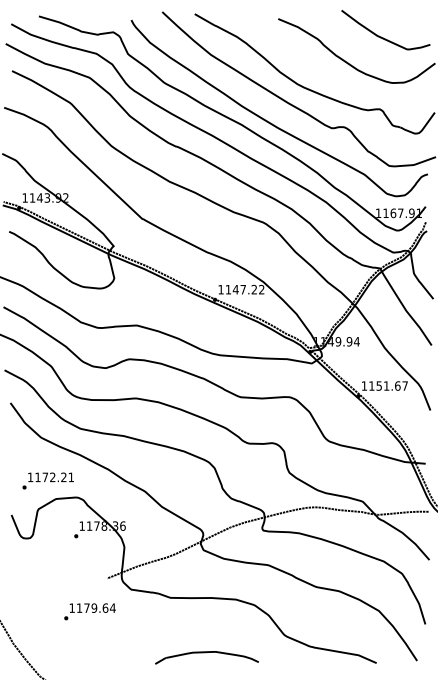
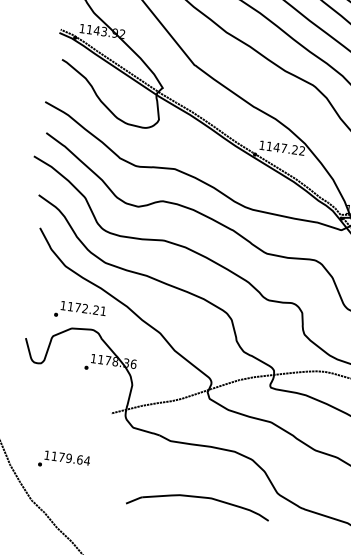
text: (47, 480) -> (79, 311), moved
text: (89, 611) -> (63, 460), moved
part: (206, 657) -> (197, 504), size x1.4

